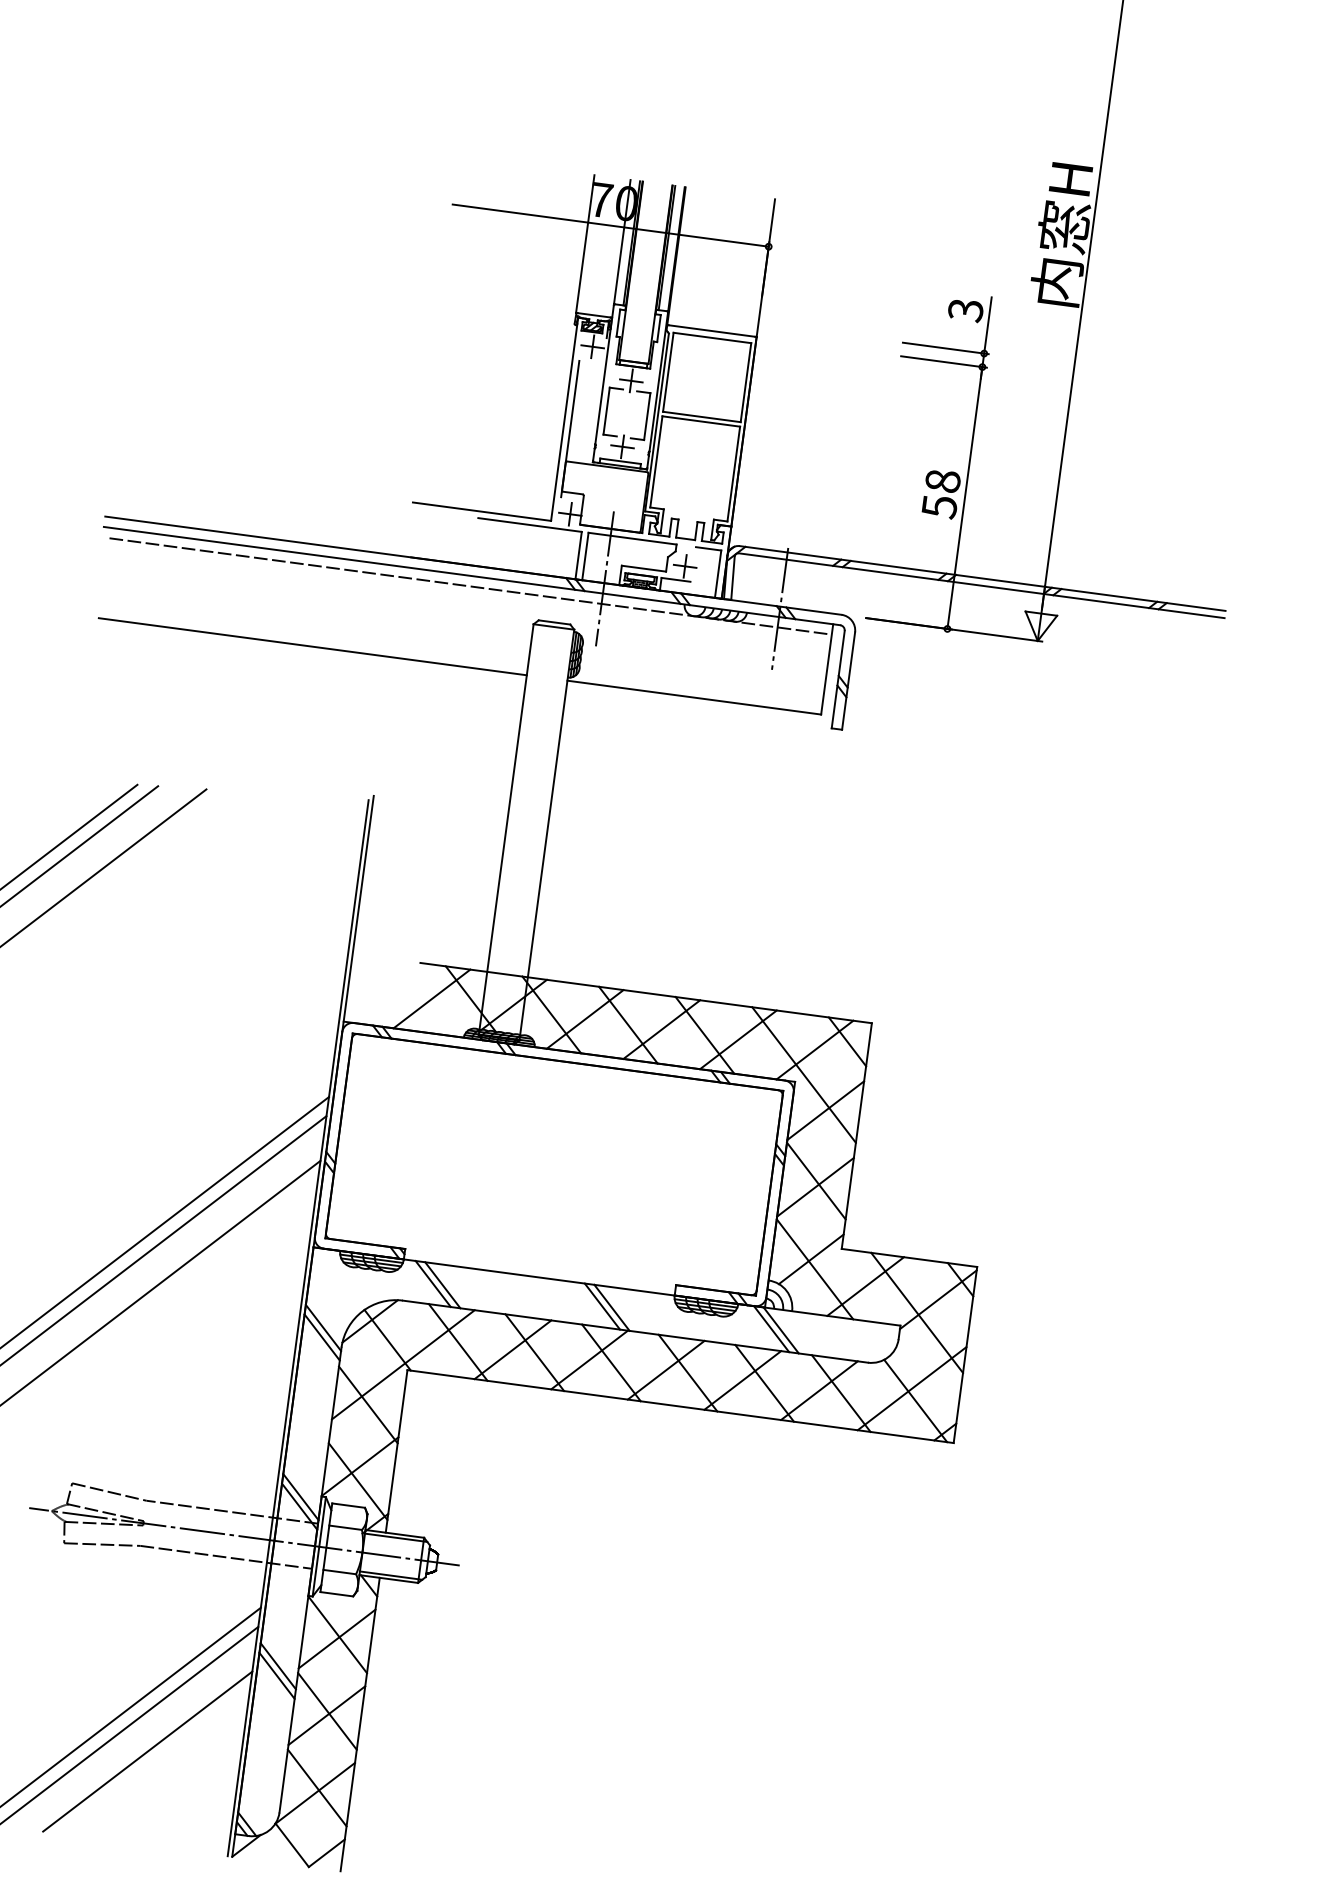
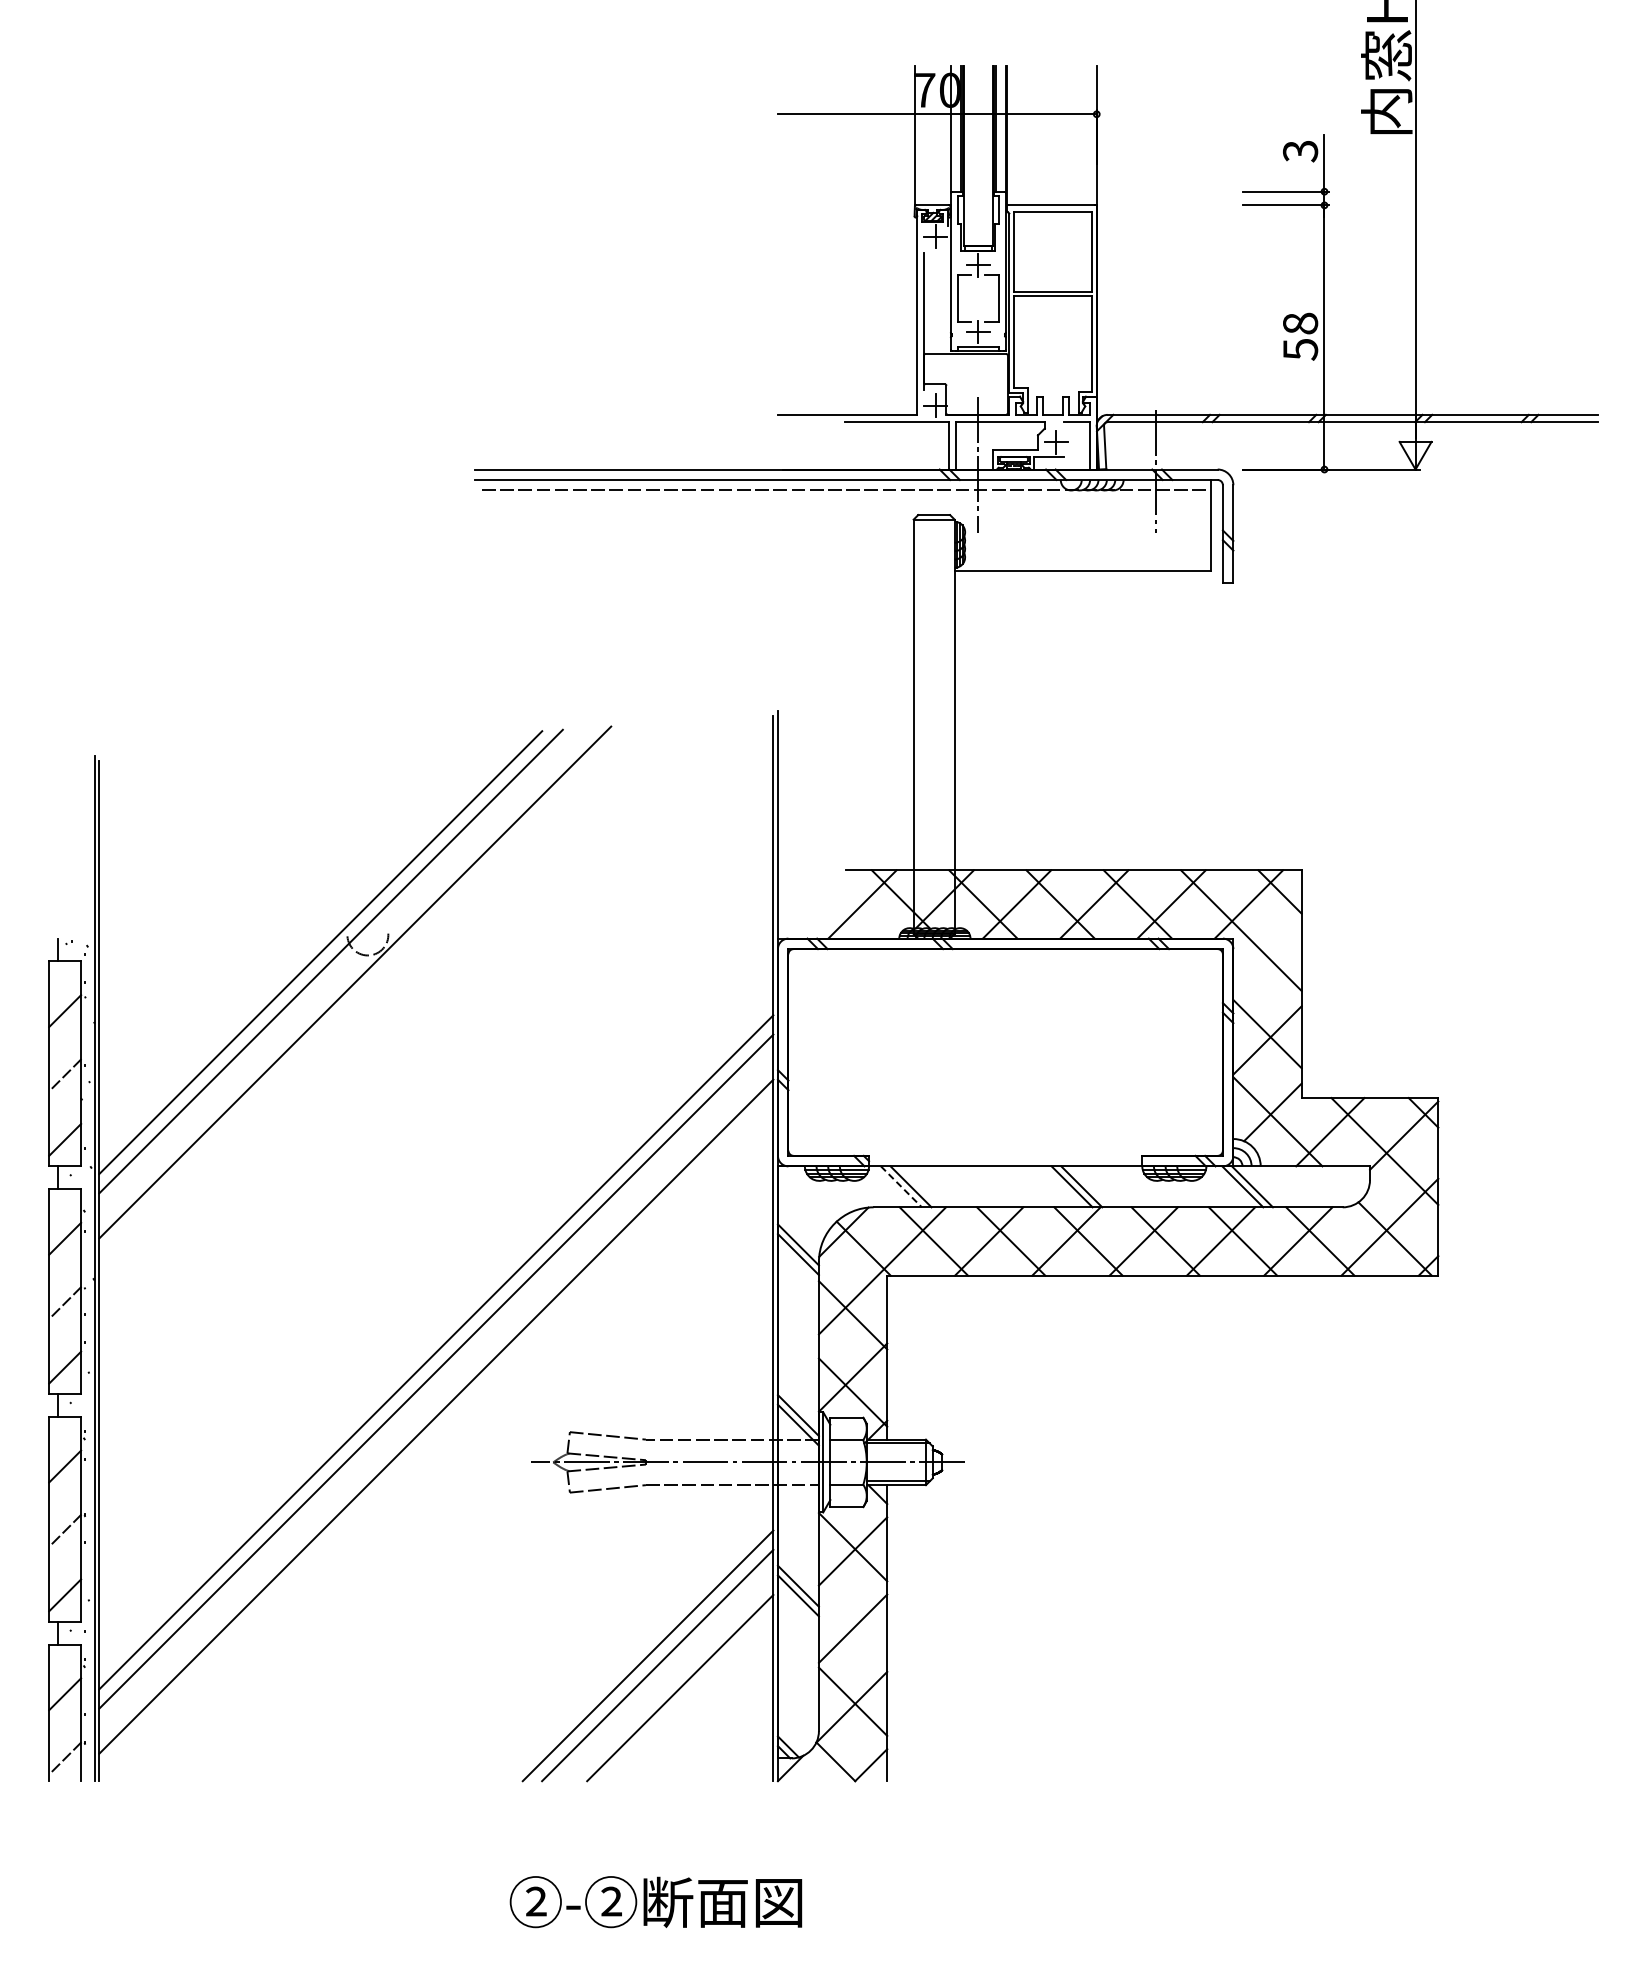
line: (312, 647) -> (697, 571), removed
line: (825, 1110) -> (1267, 962), removed
line: (433, 1283) -> (901, 1186), solid -> dashed
line: (326, 1711) -> (852, 1624), removed

